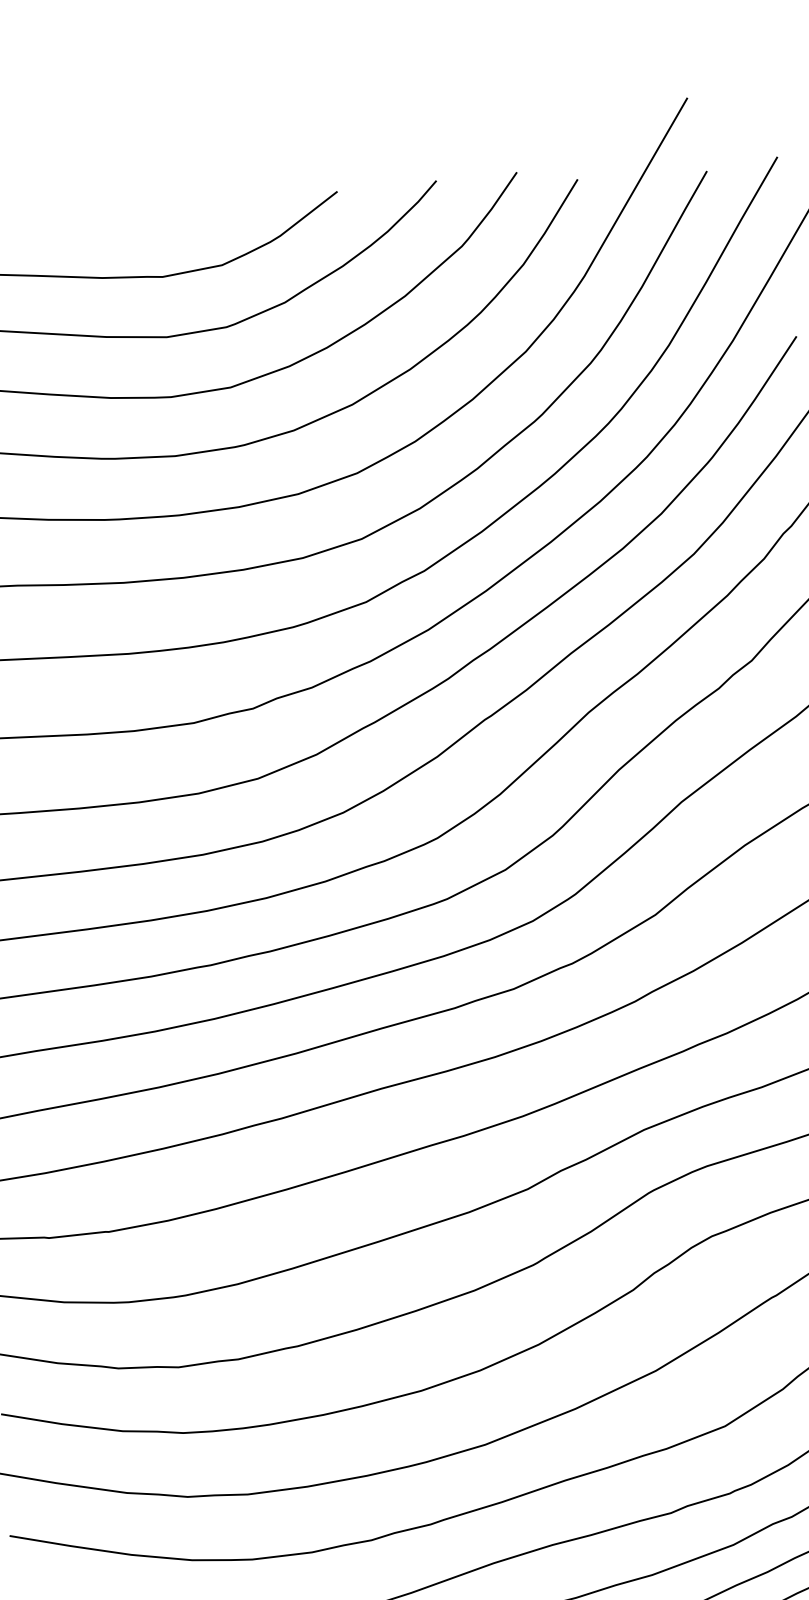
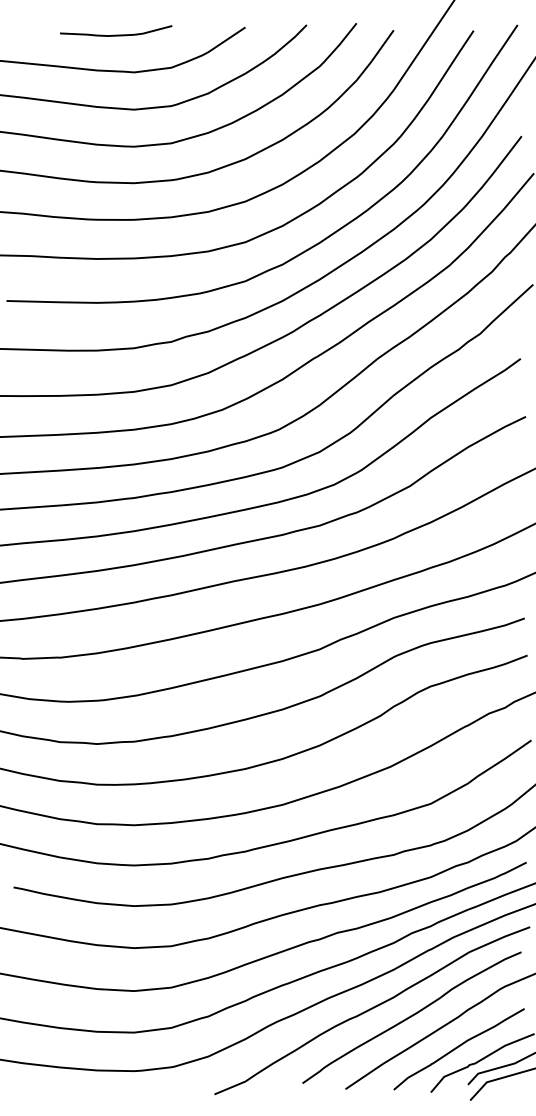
curve: (129, 217) -> (116, 34), added

